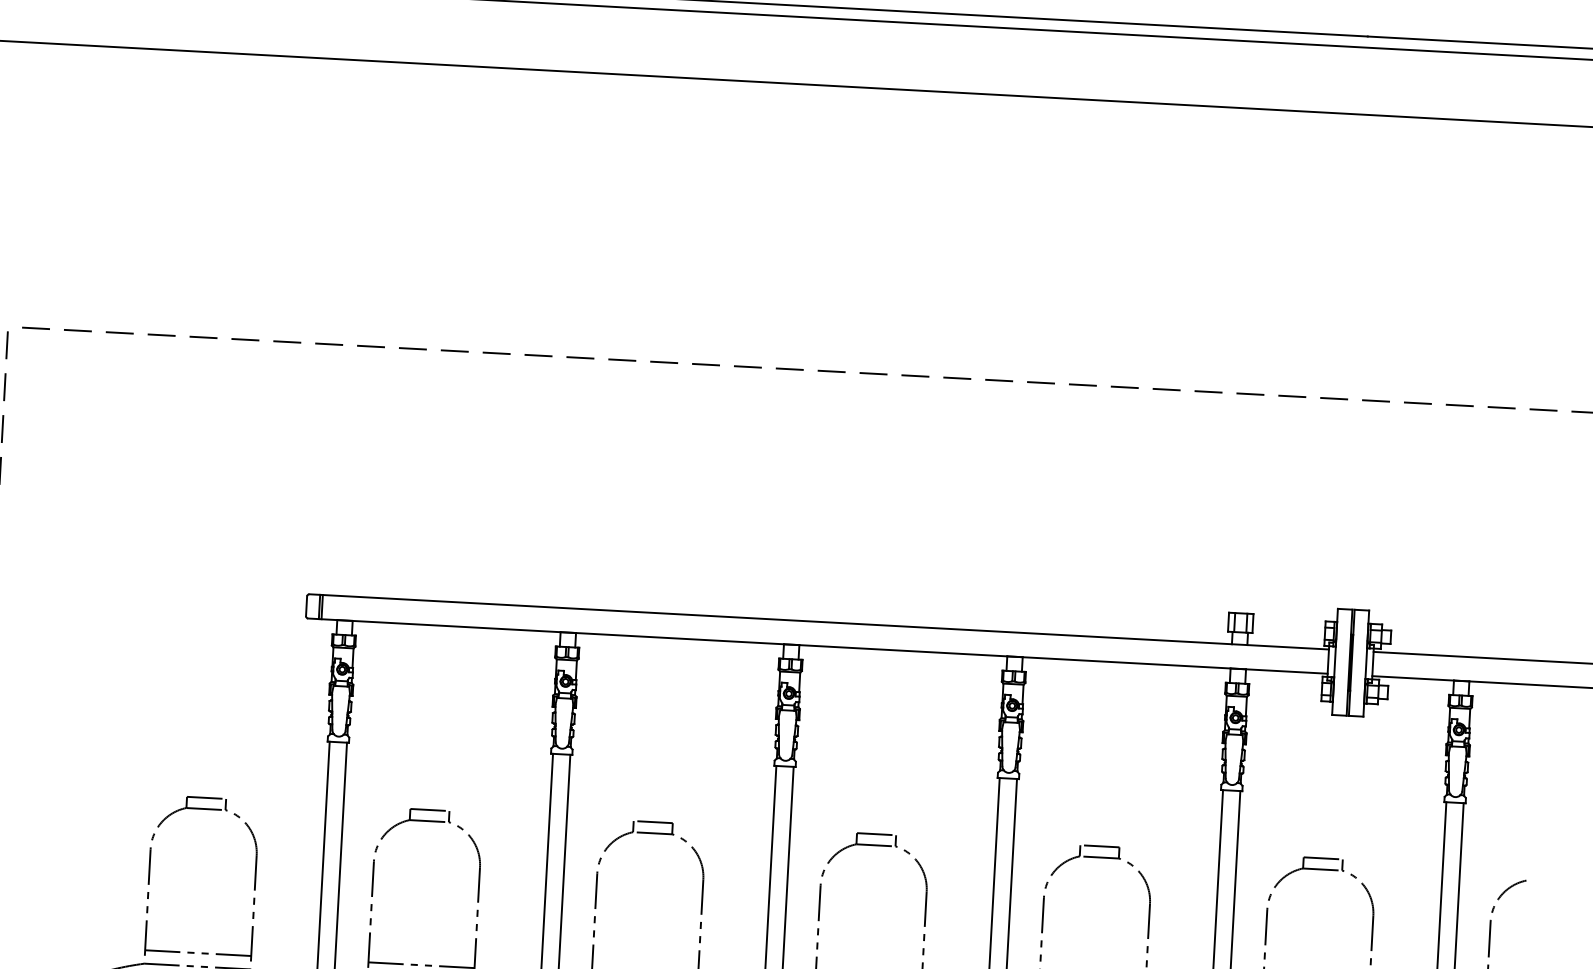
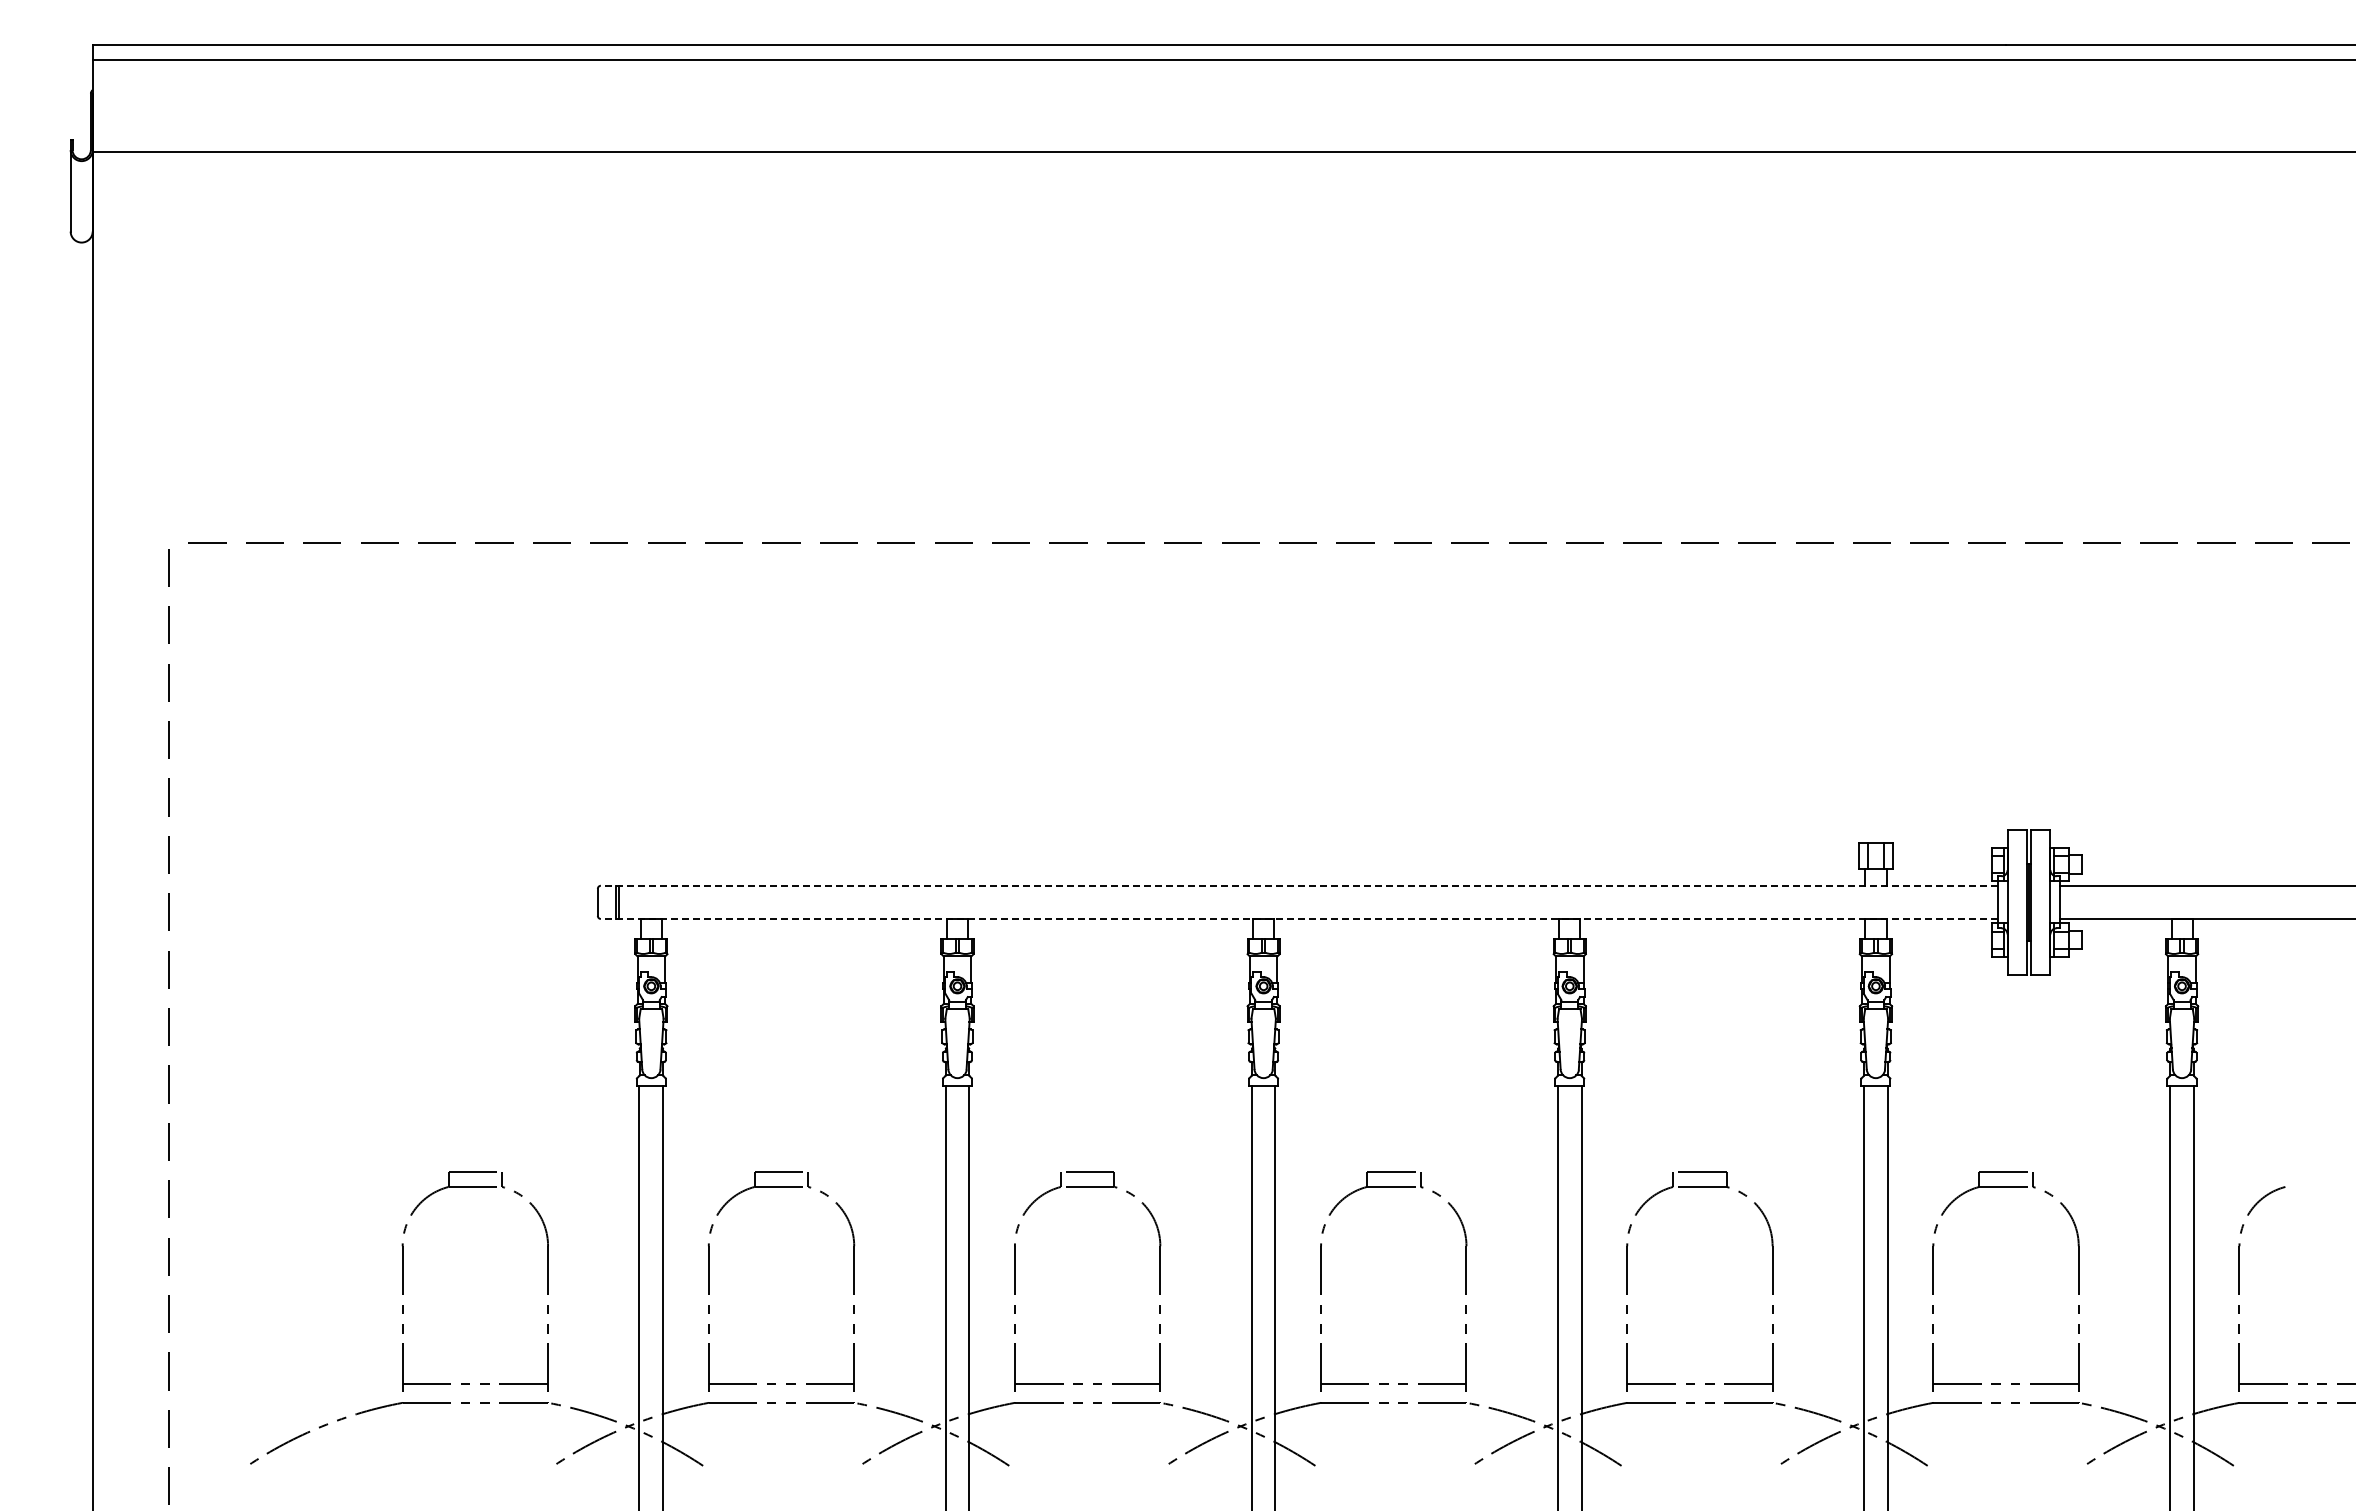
line: (819, 621) -> (1299, 885), solid -> dashed
line: (817, 645) -> (1299, 918), solid -> dashed

